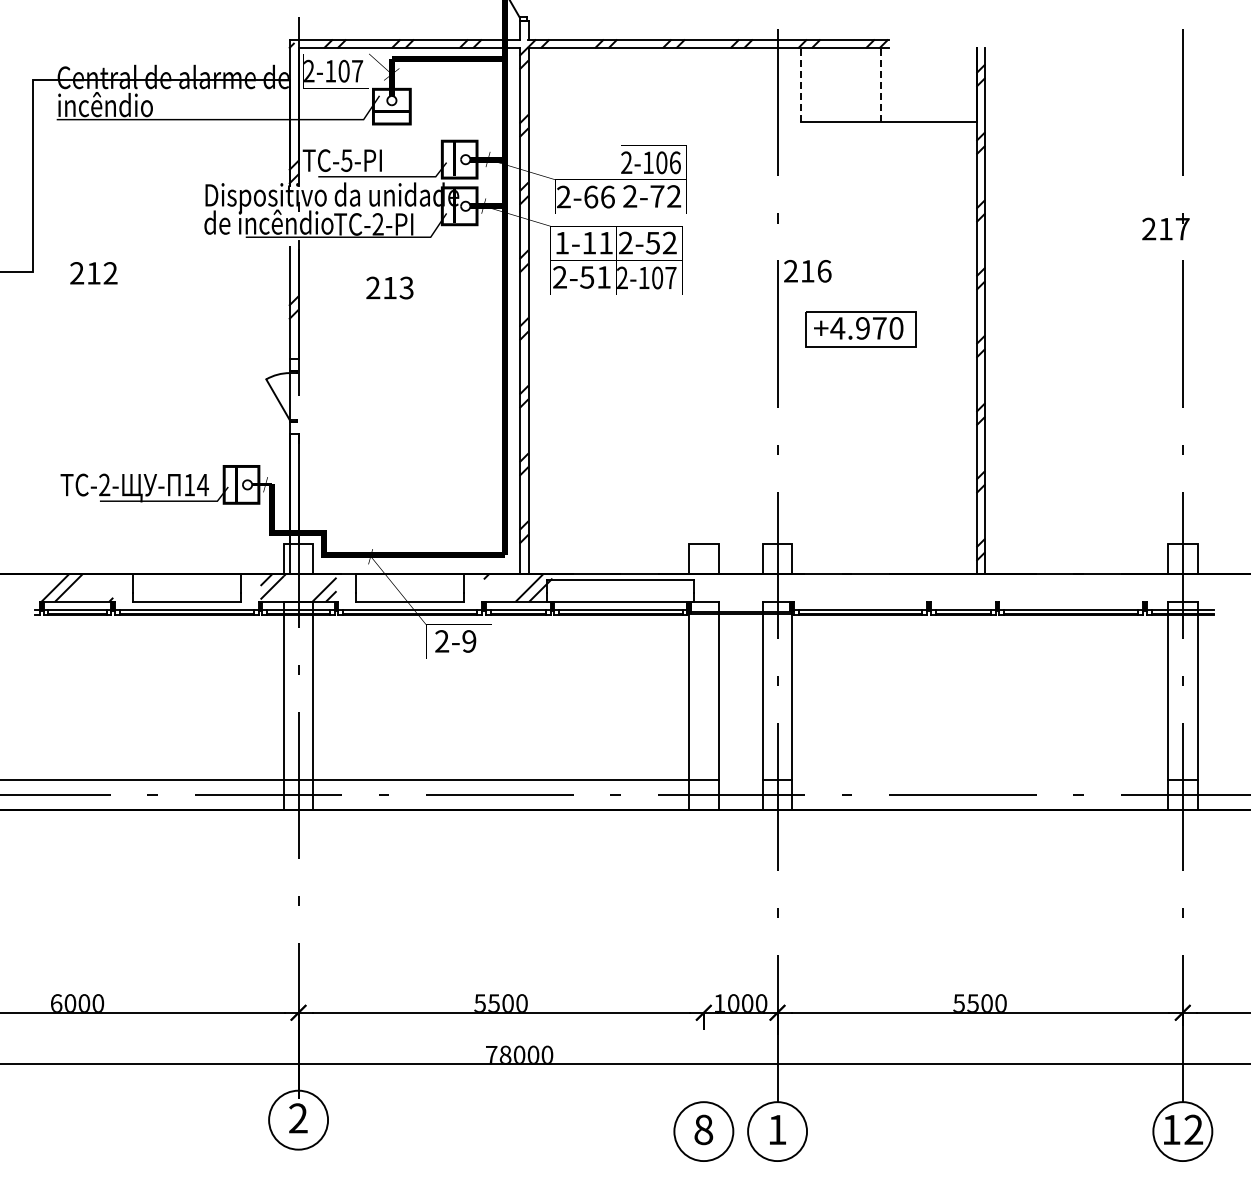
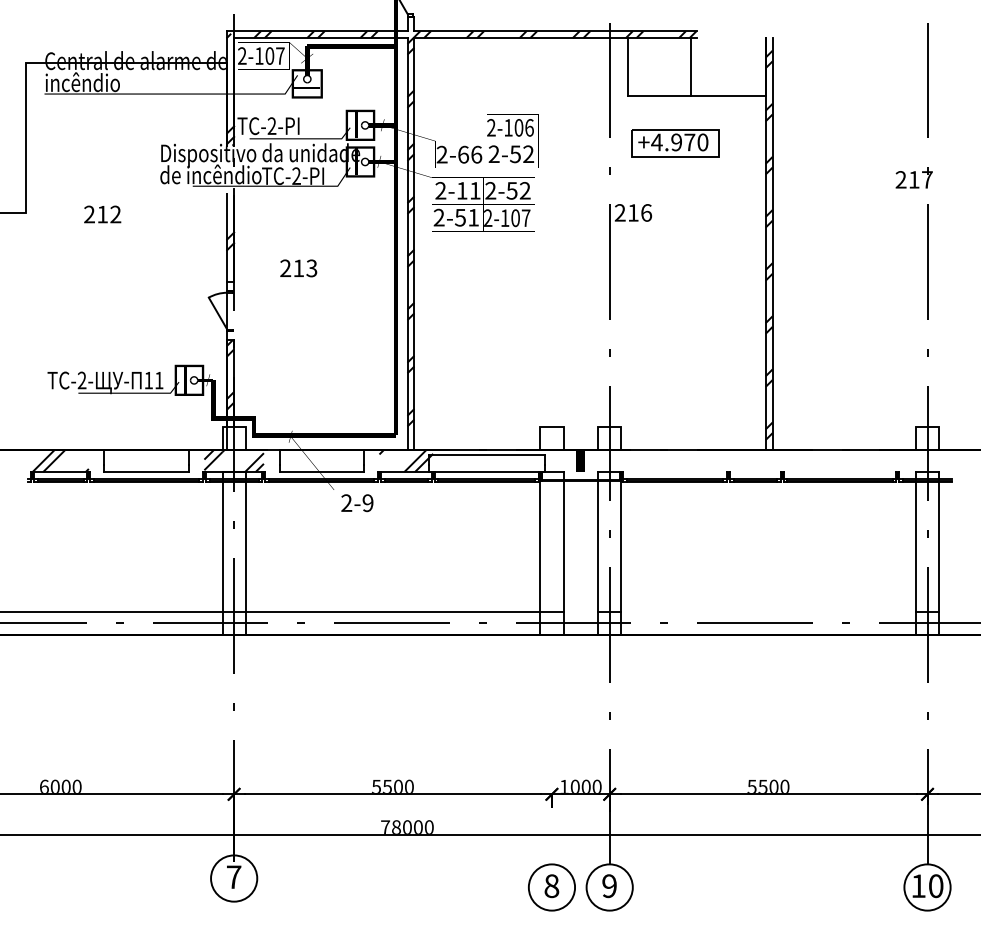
line: (801, 85) -> (628, 67), dashed -> solid
line: (880, 85) -> (690, 67), dashed -> solid
text: (346, 160) -> (271, 126), -5-PI -> -2-PI
text: (657, 196) -> (515, 154), 2-72 -> 2-52
text: (562, 242) -> (441, 190), 1-11 -> 2-11
text: (93, 273) -> (102, 214), moved
text: (389, 287) -> (298, 267), moved
part: (860, 329) -> (674, 143), moved
hatch: (293, 477) -> (230, 374), added
text: (202, 485) -> (158, 380), 14 -> 11
fill: (739, 587) -> (579, 460), added
text: (298, 1118) -> (234, 877), 2 -> 7
text: (777, 1129) -> (609, 885), 1 -> 9
text: (1193, 1129) -> (935, 885), 12 -> 10

